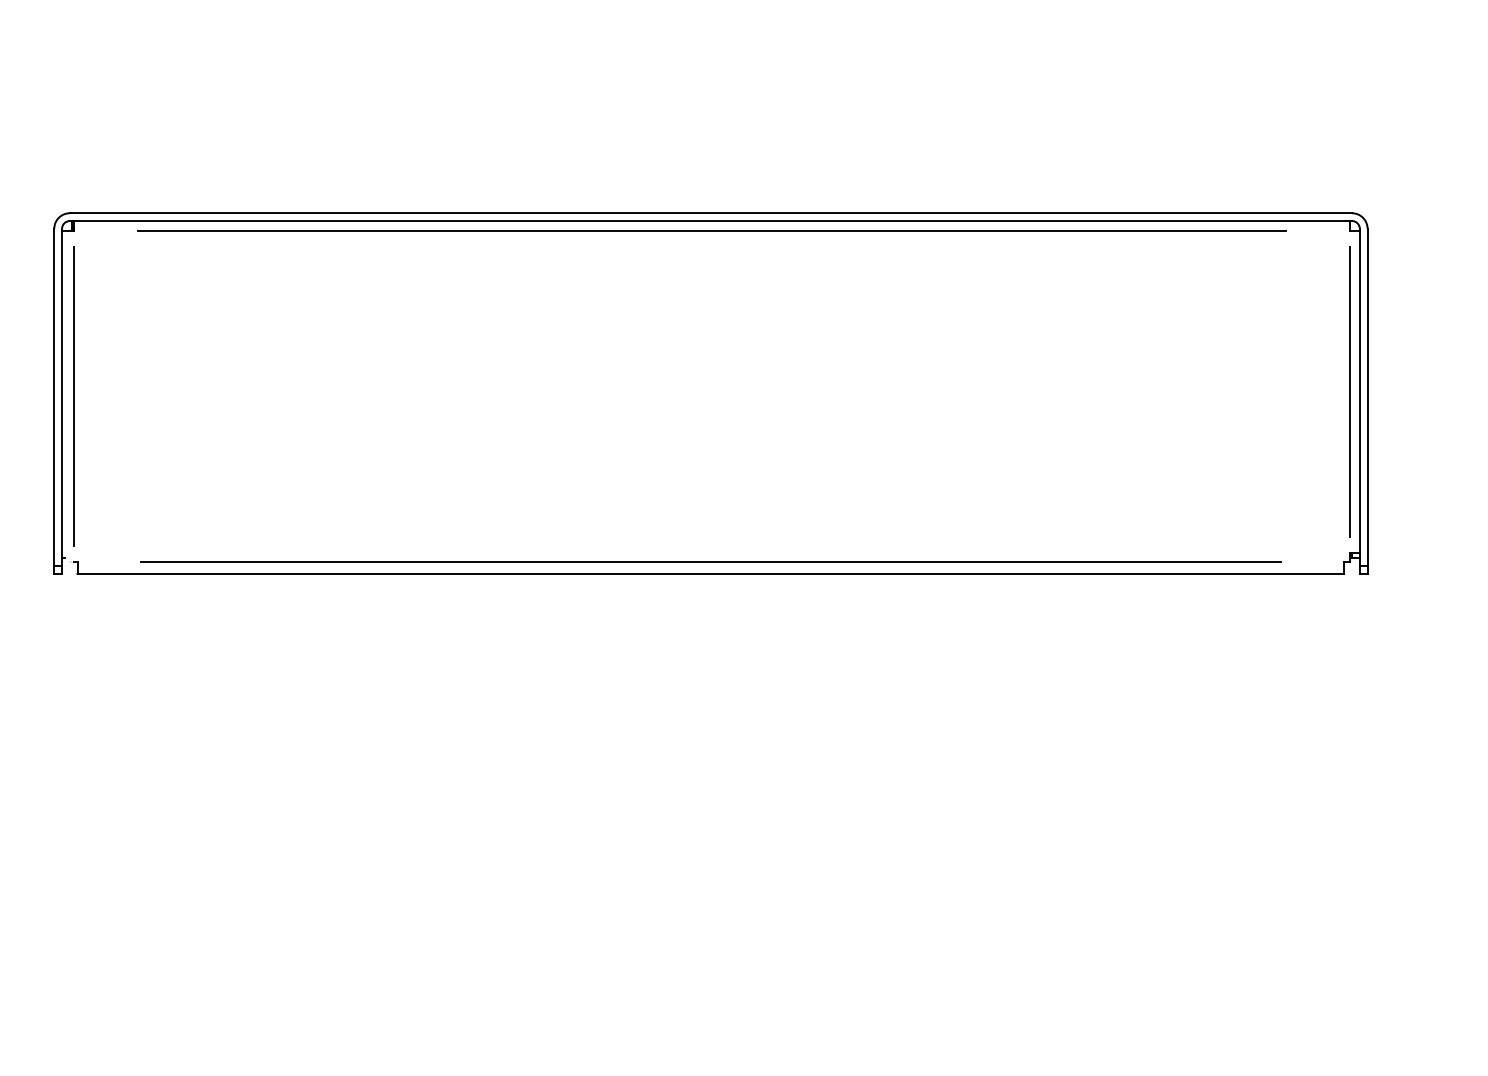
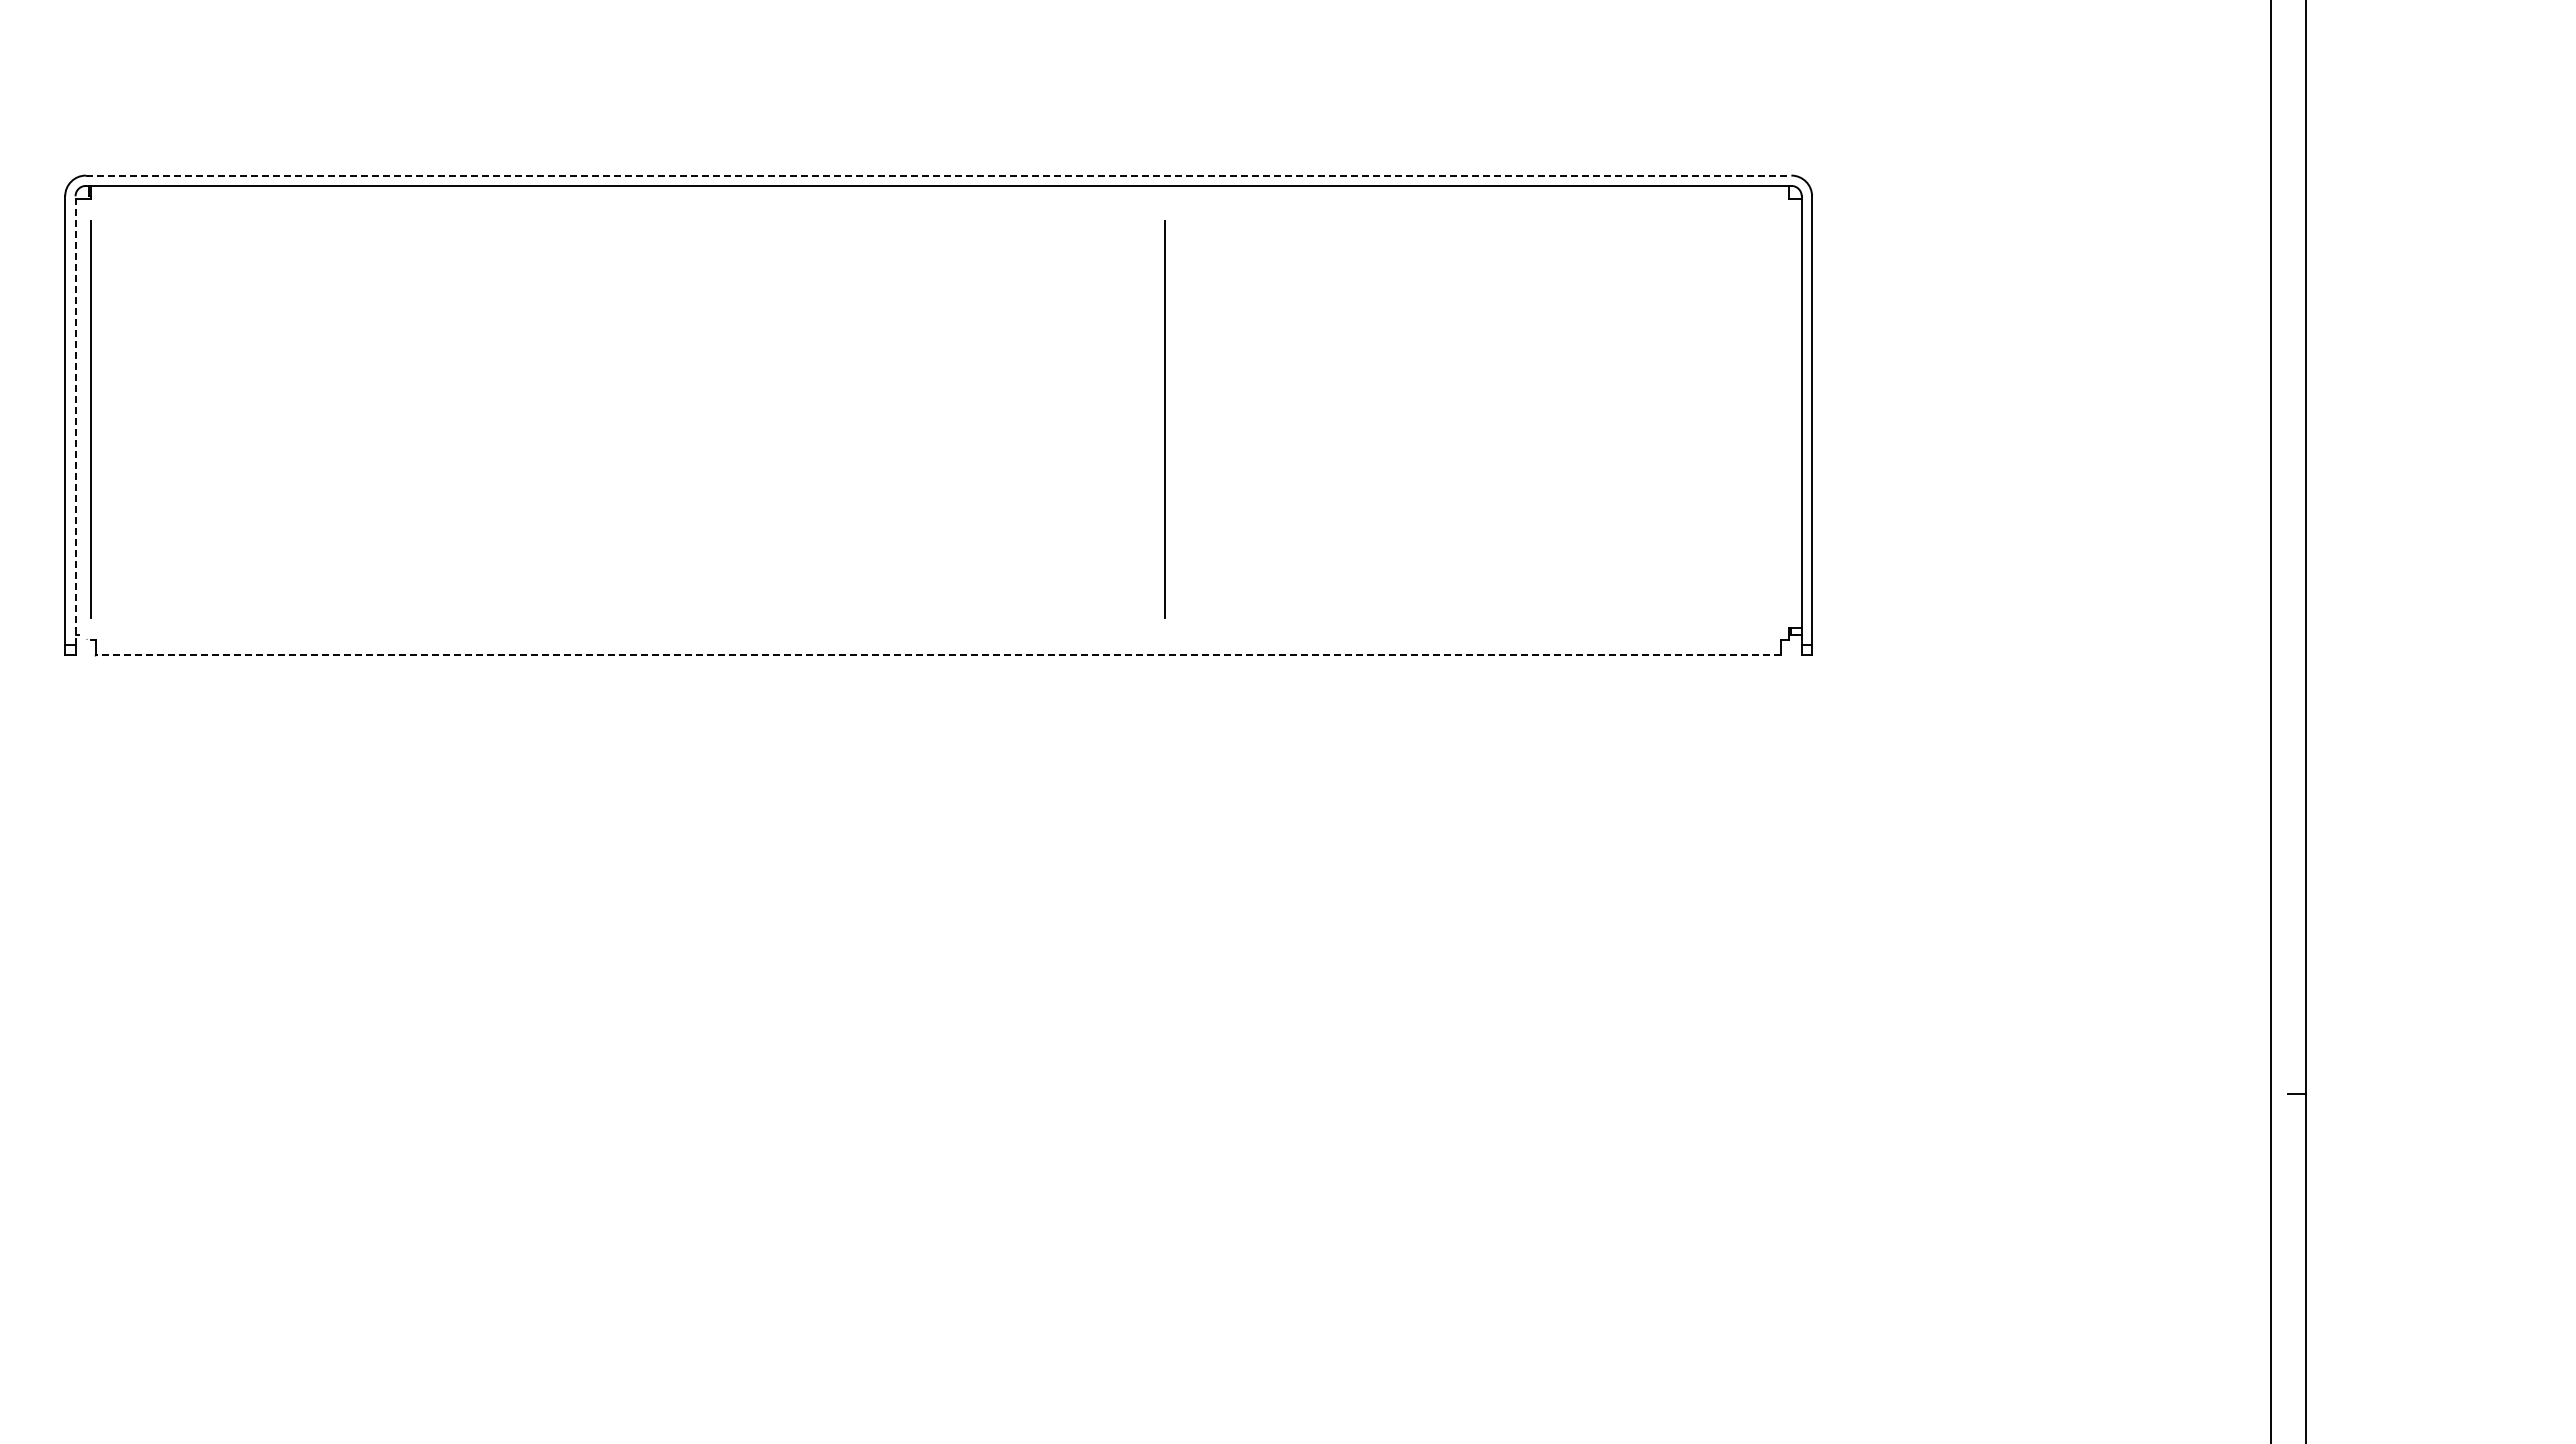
line: (710, 213) -> (938, 175), solid -> dashed
line: (711, 230) -> (939, 198), removed
line: (1349, 391) -> (1788, 412), removed
line: (880, 396) -> (1164, 419), added
line: (62, 397) -> (75, 420), solid -> dashed
line: (710, 562) -> (938, 639), removed
line: (710, 574) -> (938, 655), solid -> dashed

